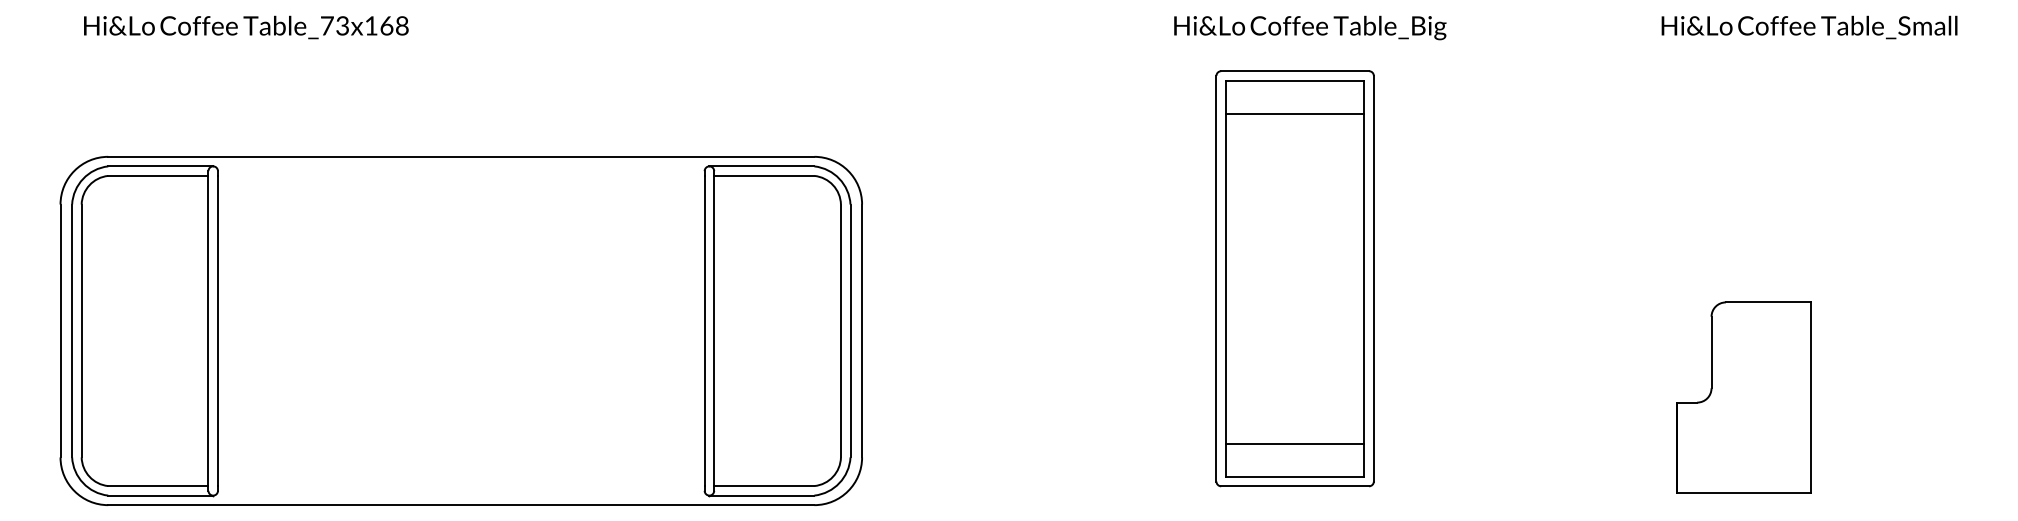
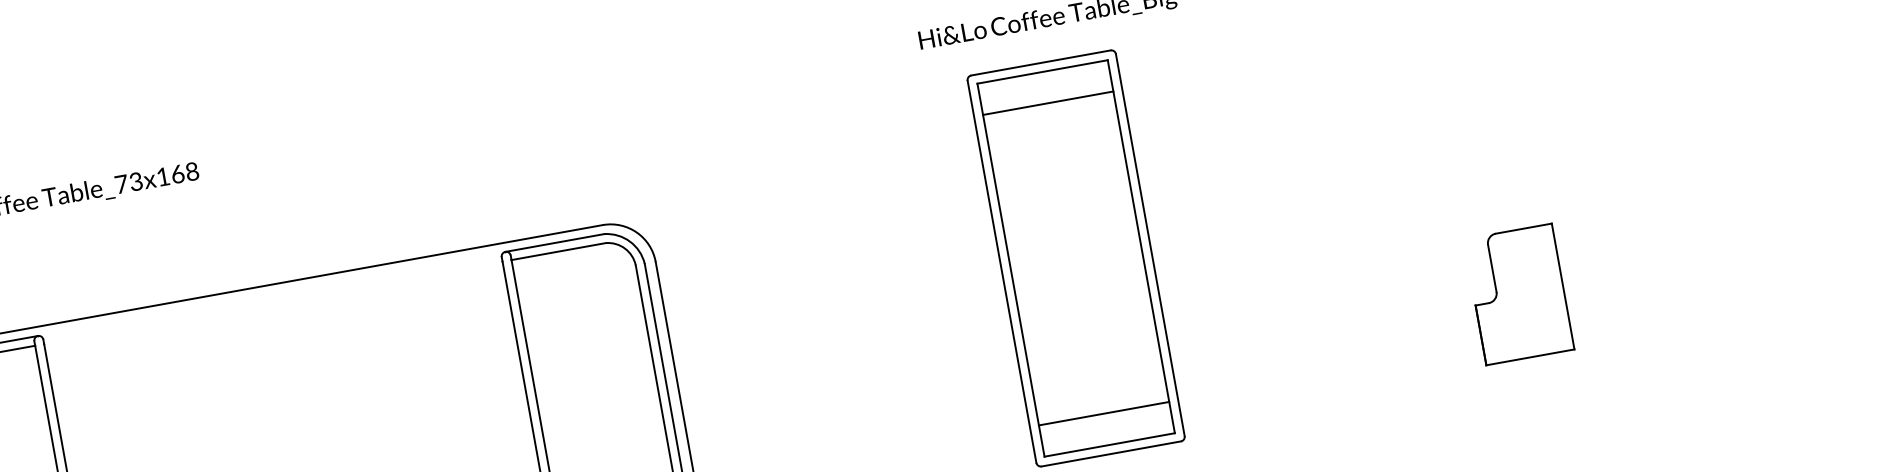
part: (1743, 397) -> (1518, 294), size x0.7

